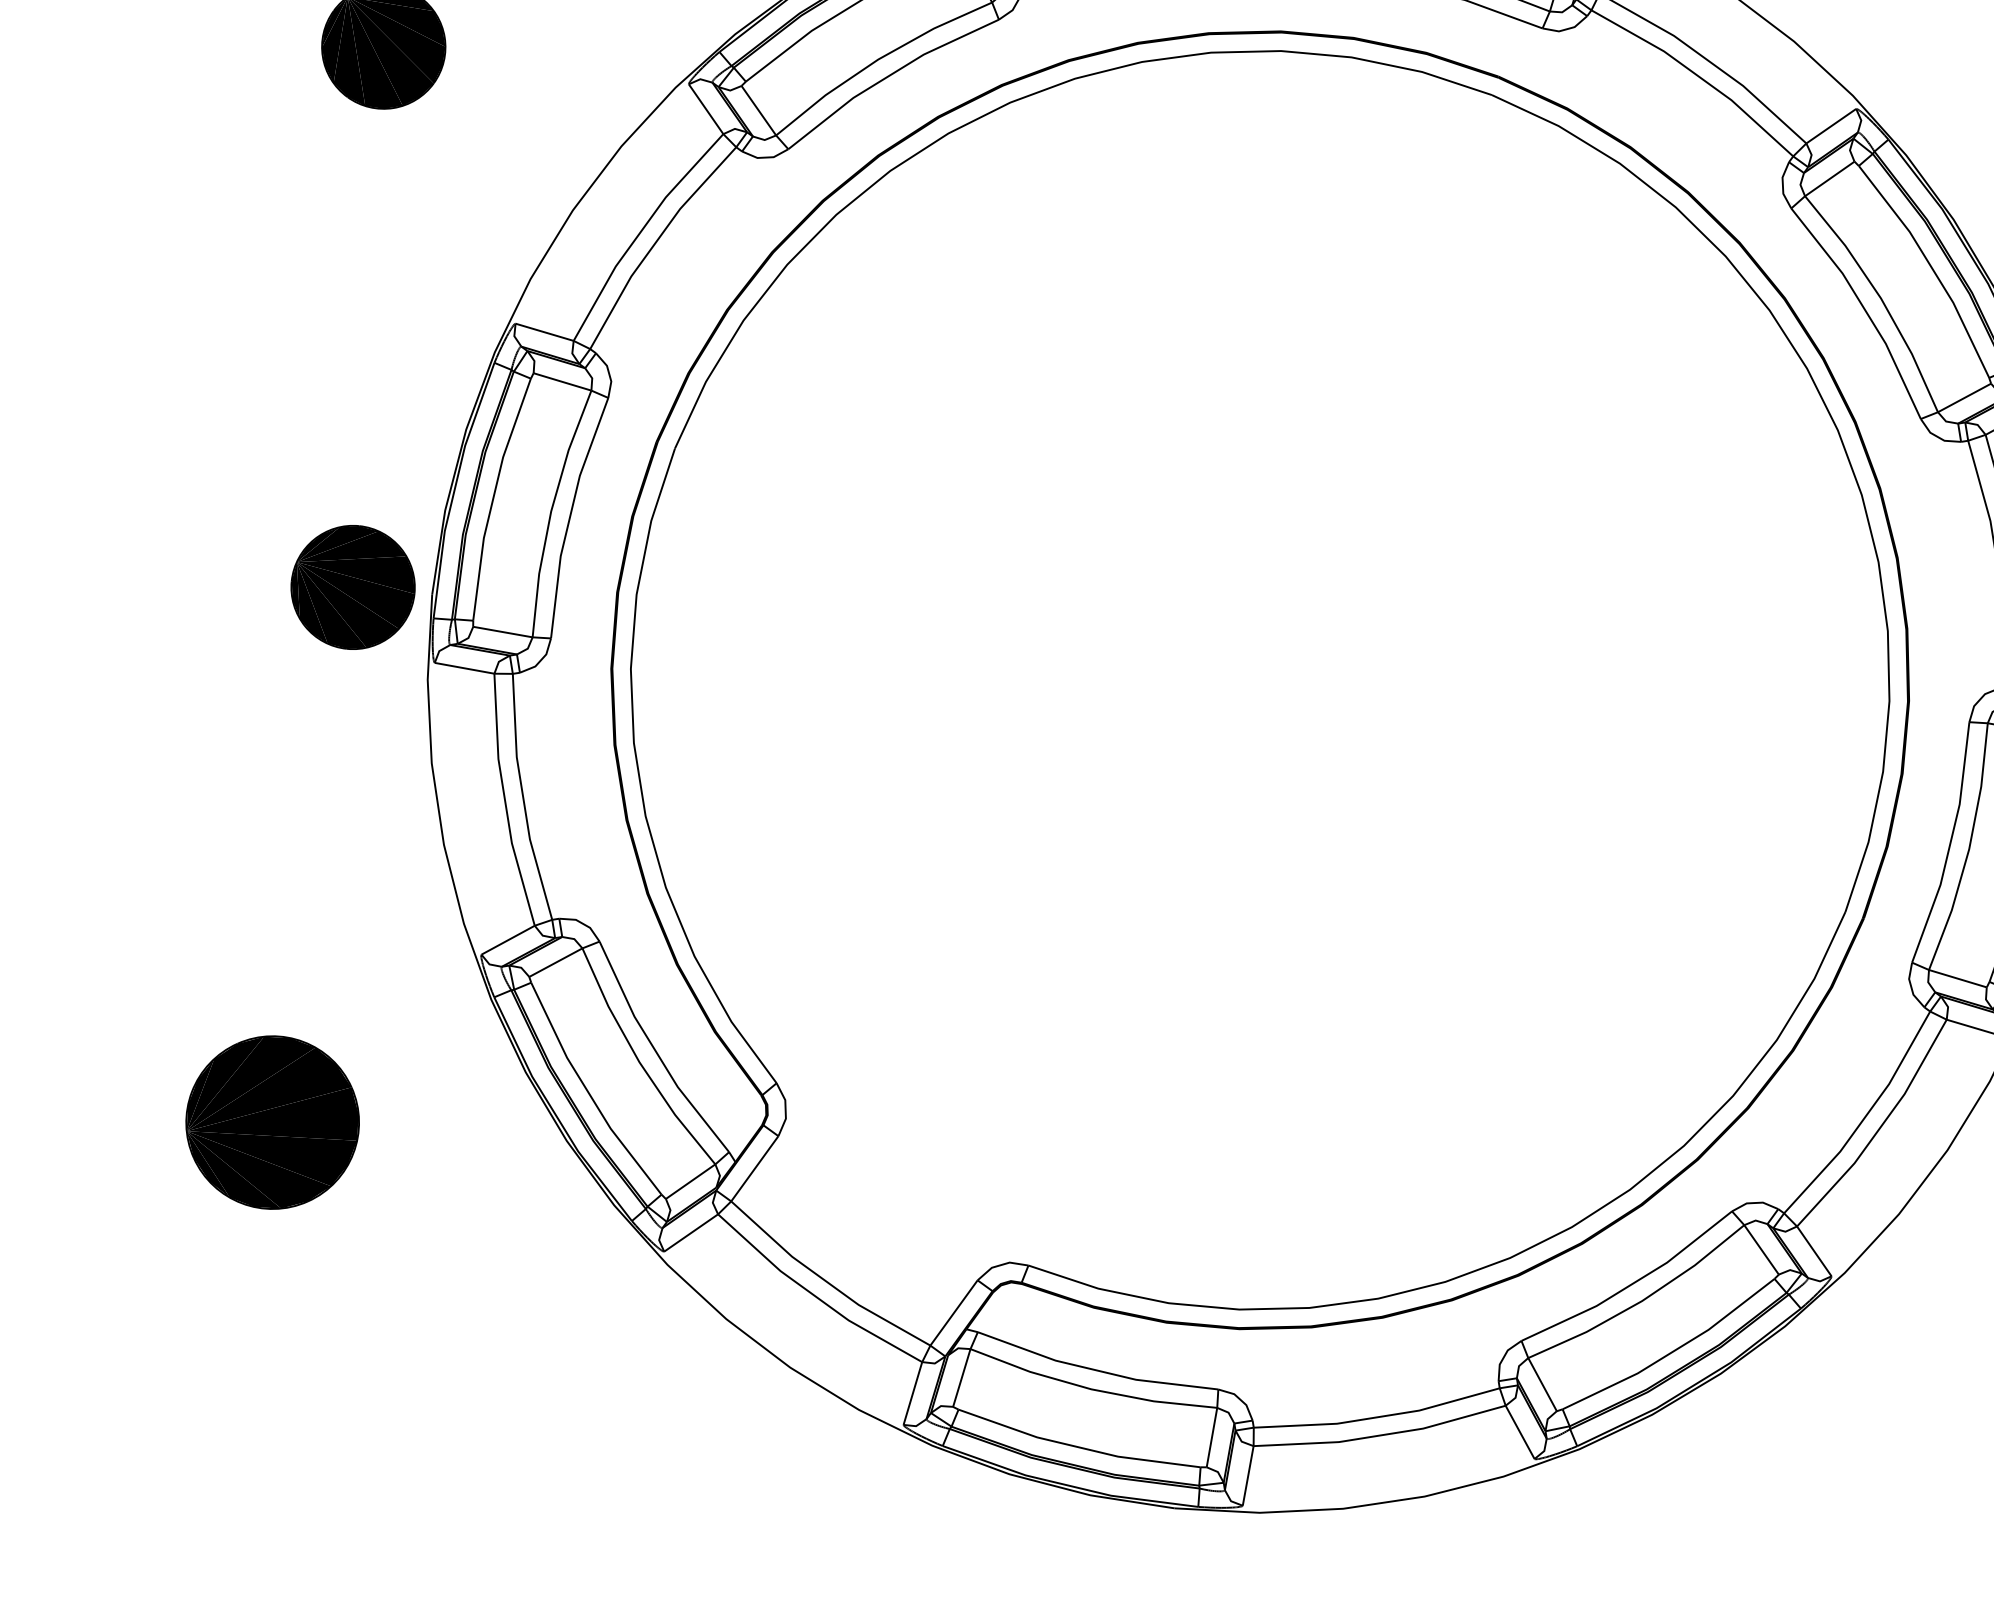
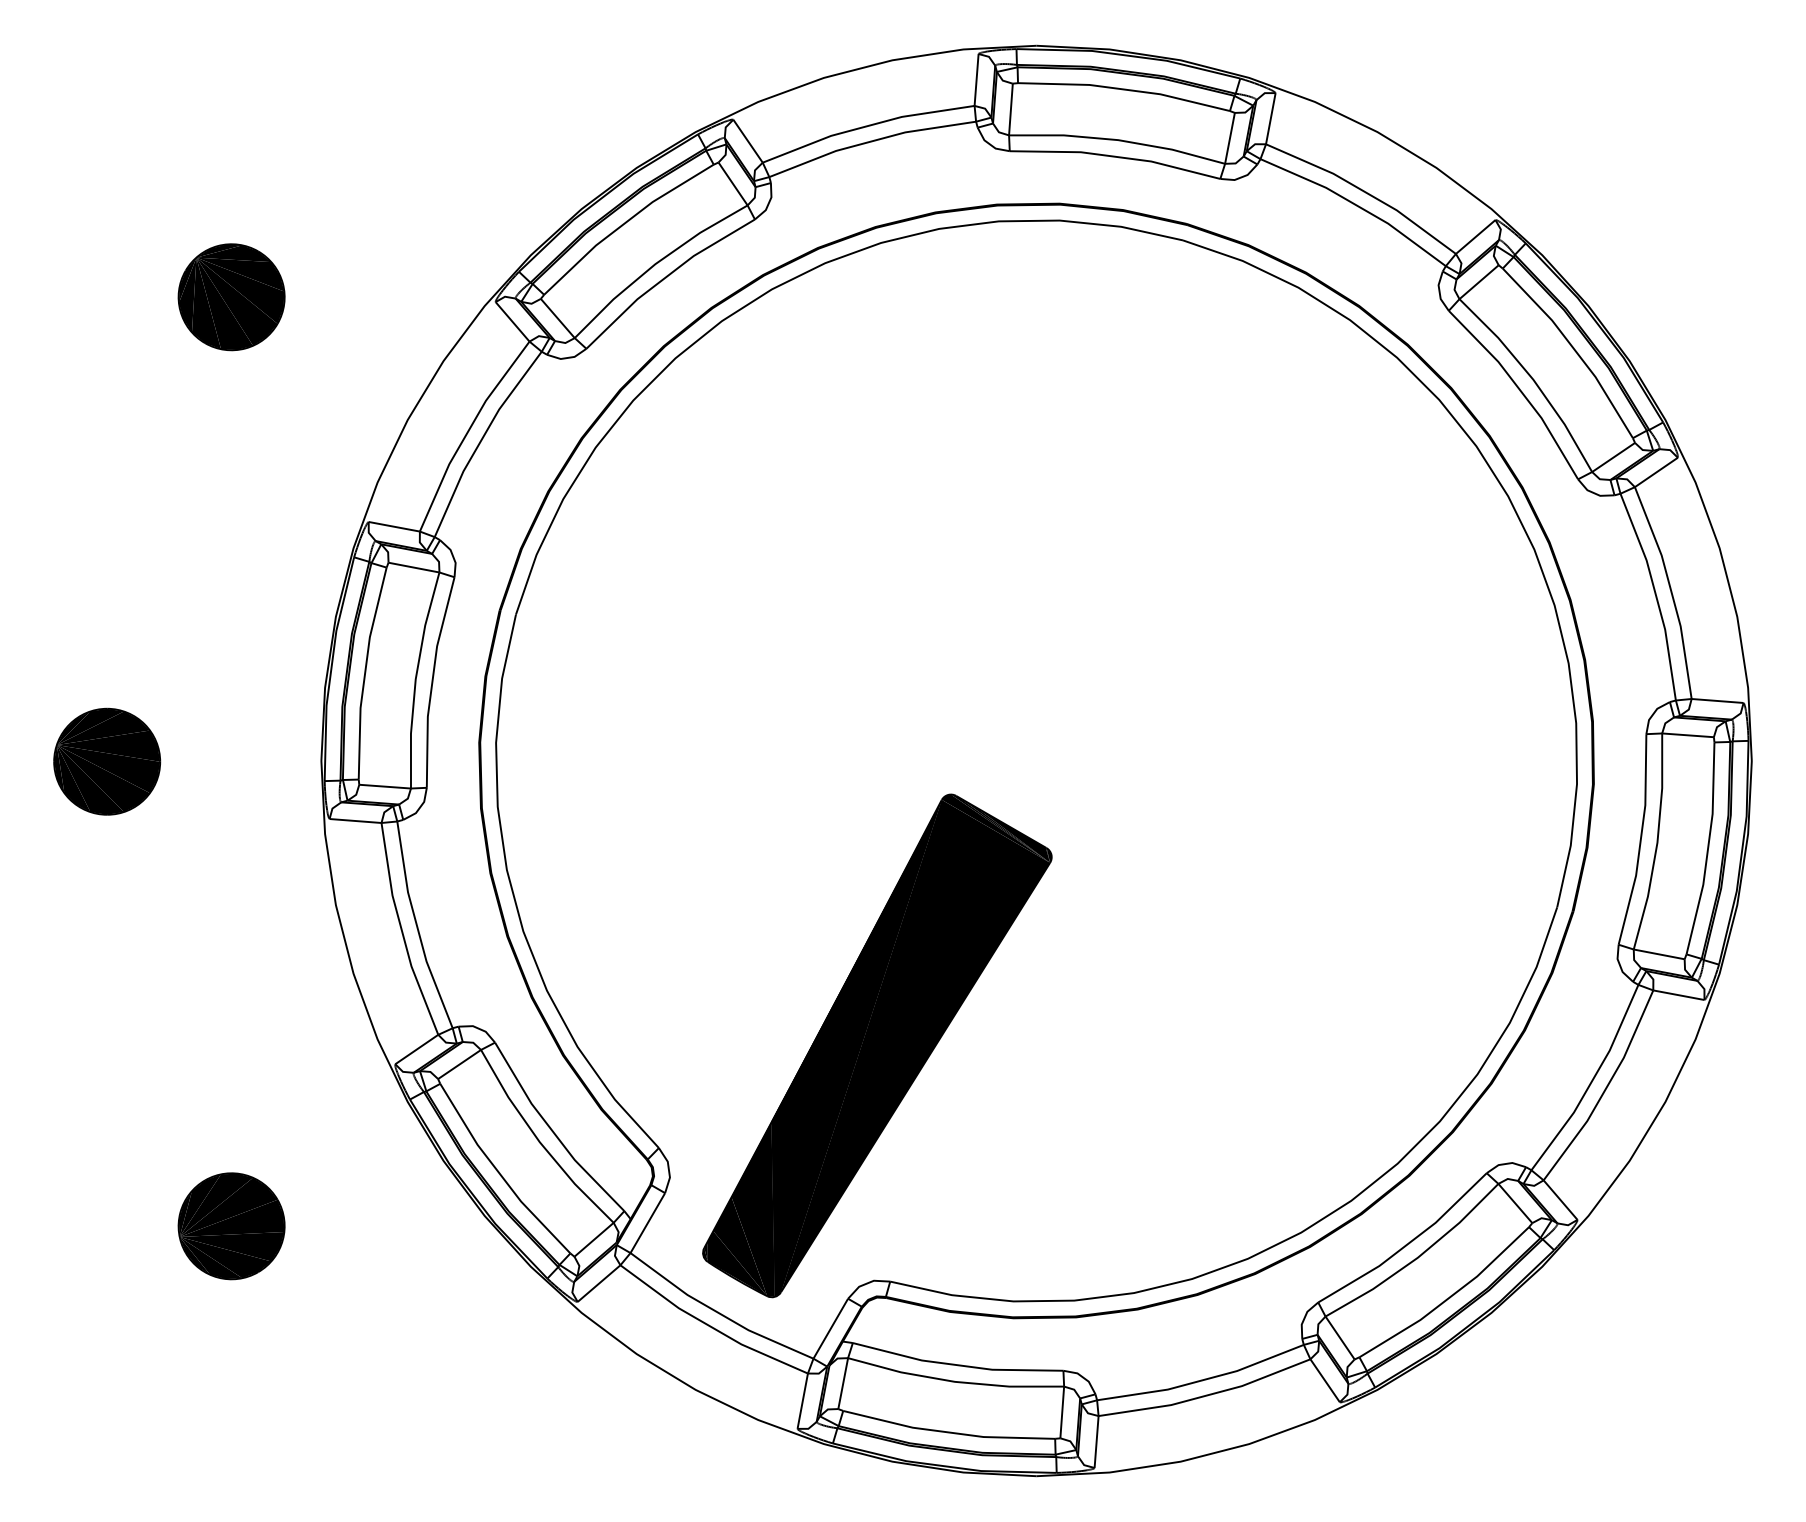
part: (353, 587) -> (107, 761), moved
part: (1041, 990) -> (877, 1045), added
part: (272, 1122) -> (231, 1226), size x0.71

